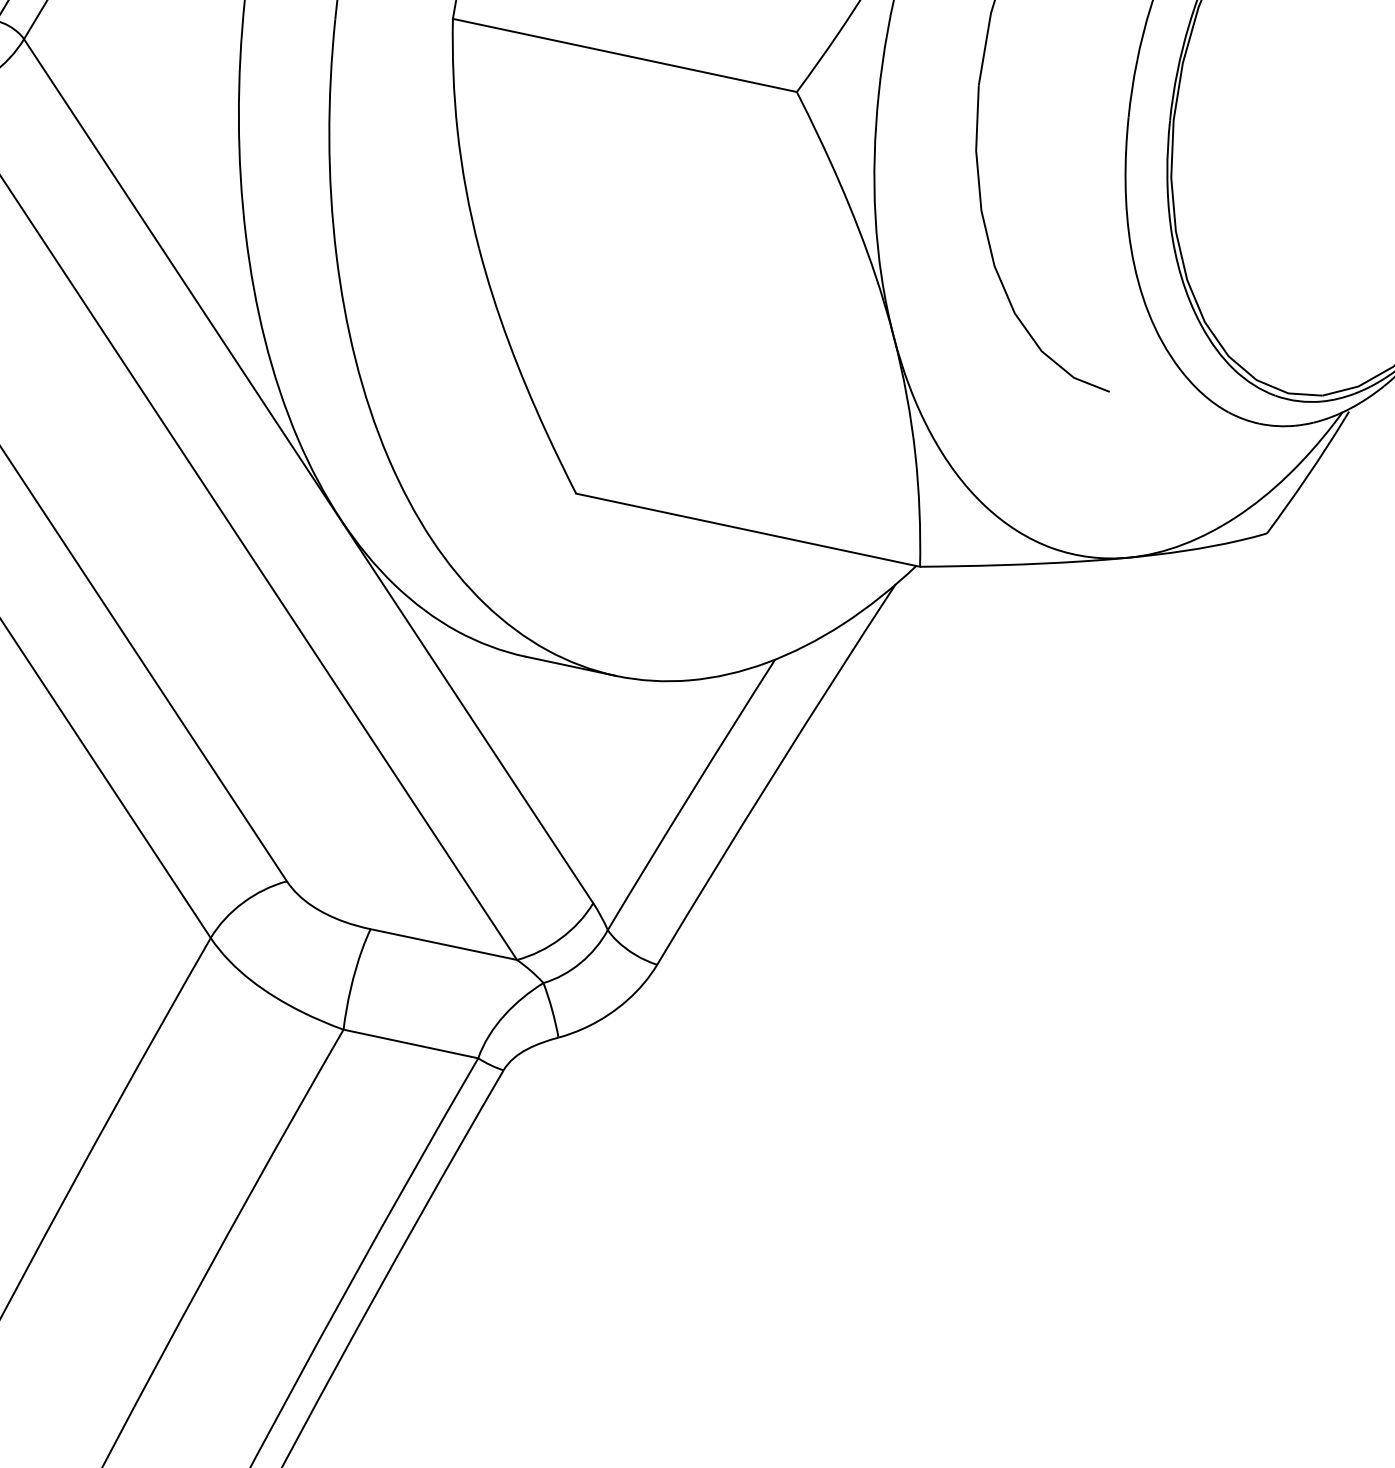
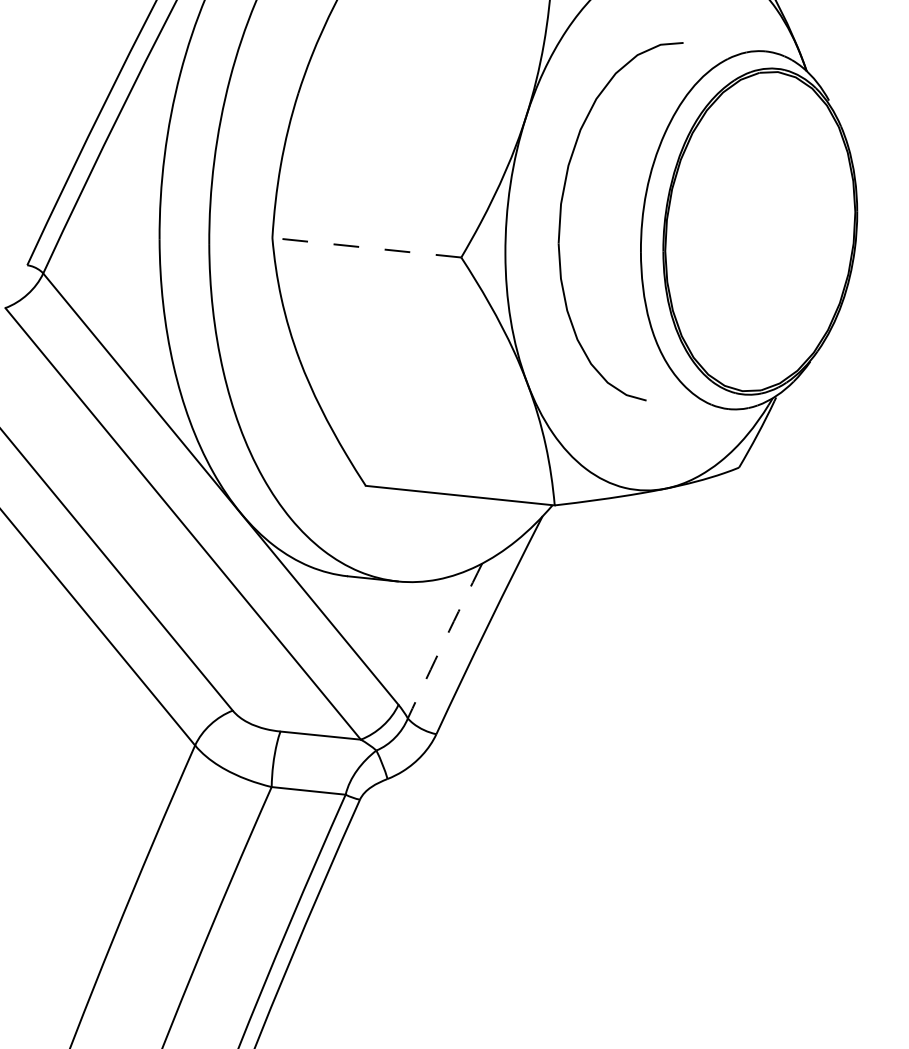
line: (624, 54) -> (366, 247), solid -> dashed
arc: (690, 793) -> (444, 640), solid -> dashed

